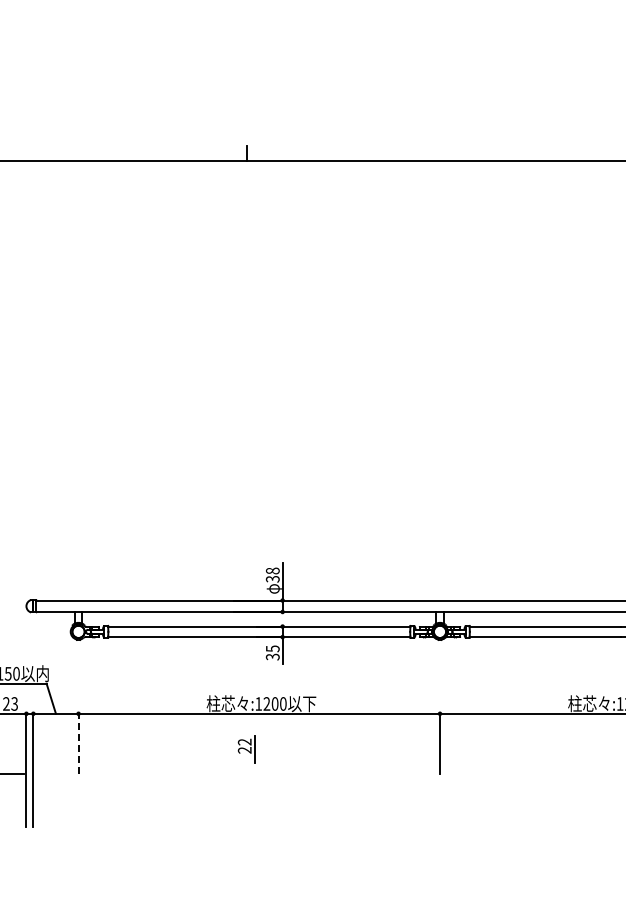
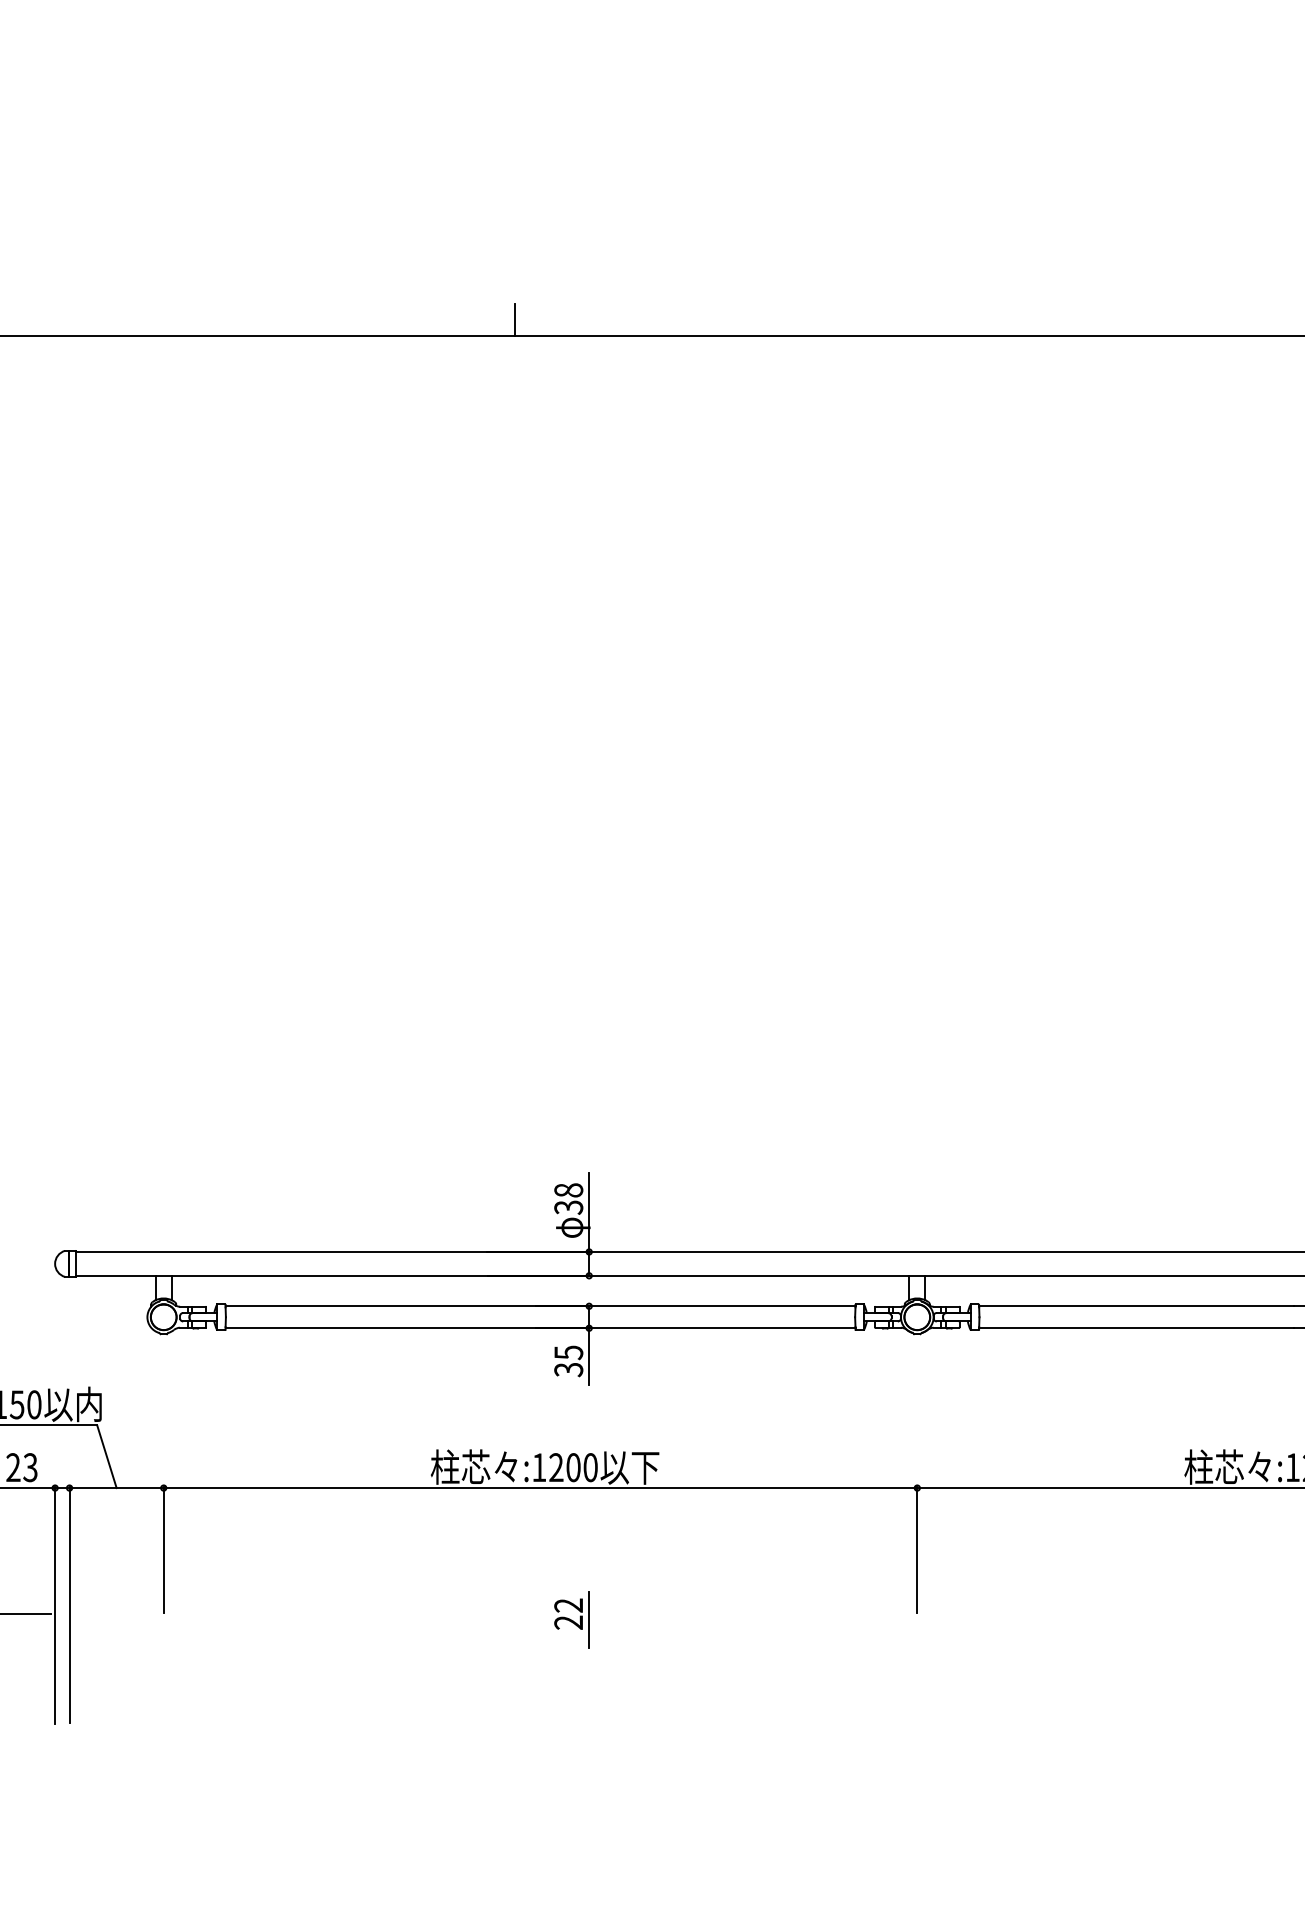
line: (78, 743) -> (163, 1550), dashed -> solid
part: (246, 749) -> (572, 1620), moved

